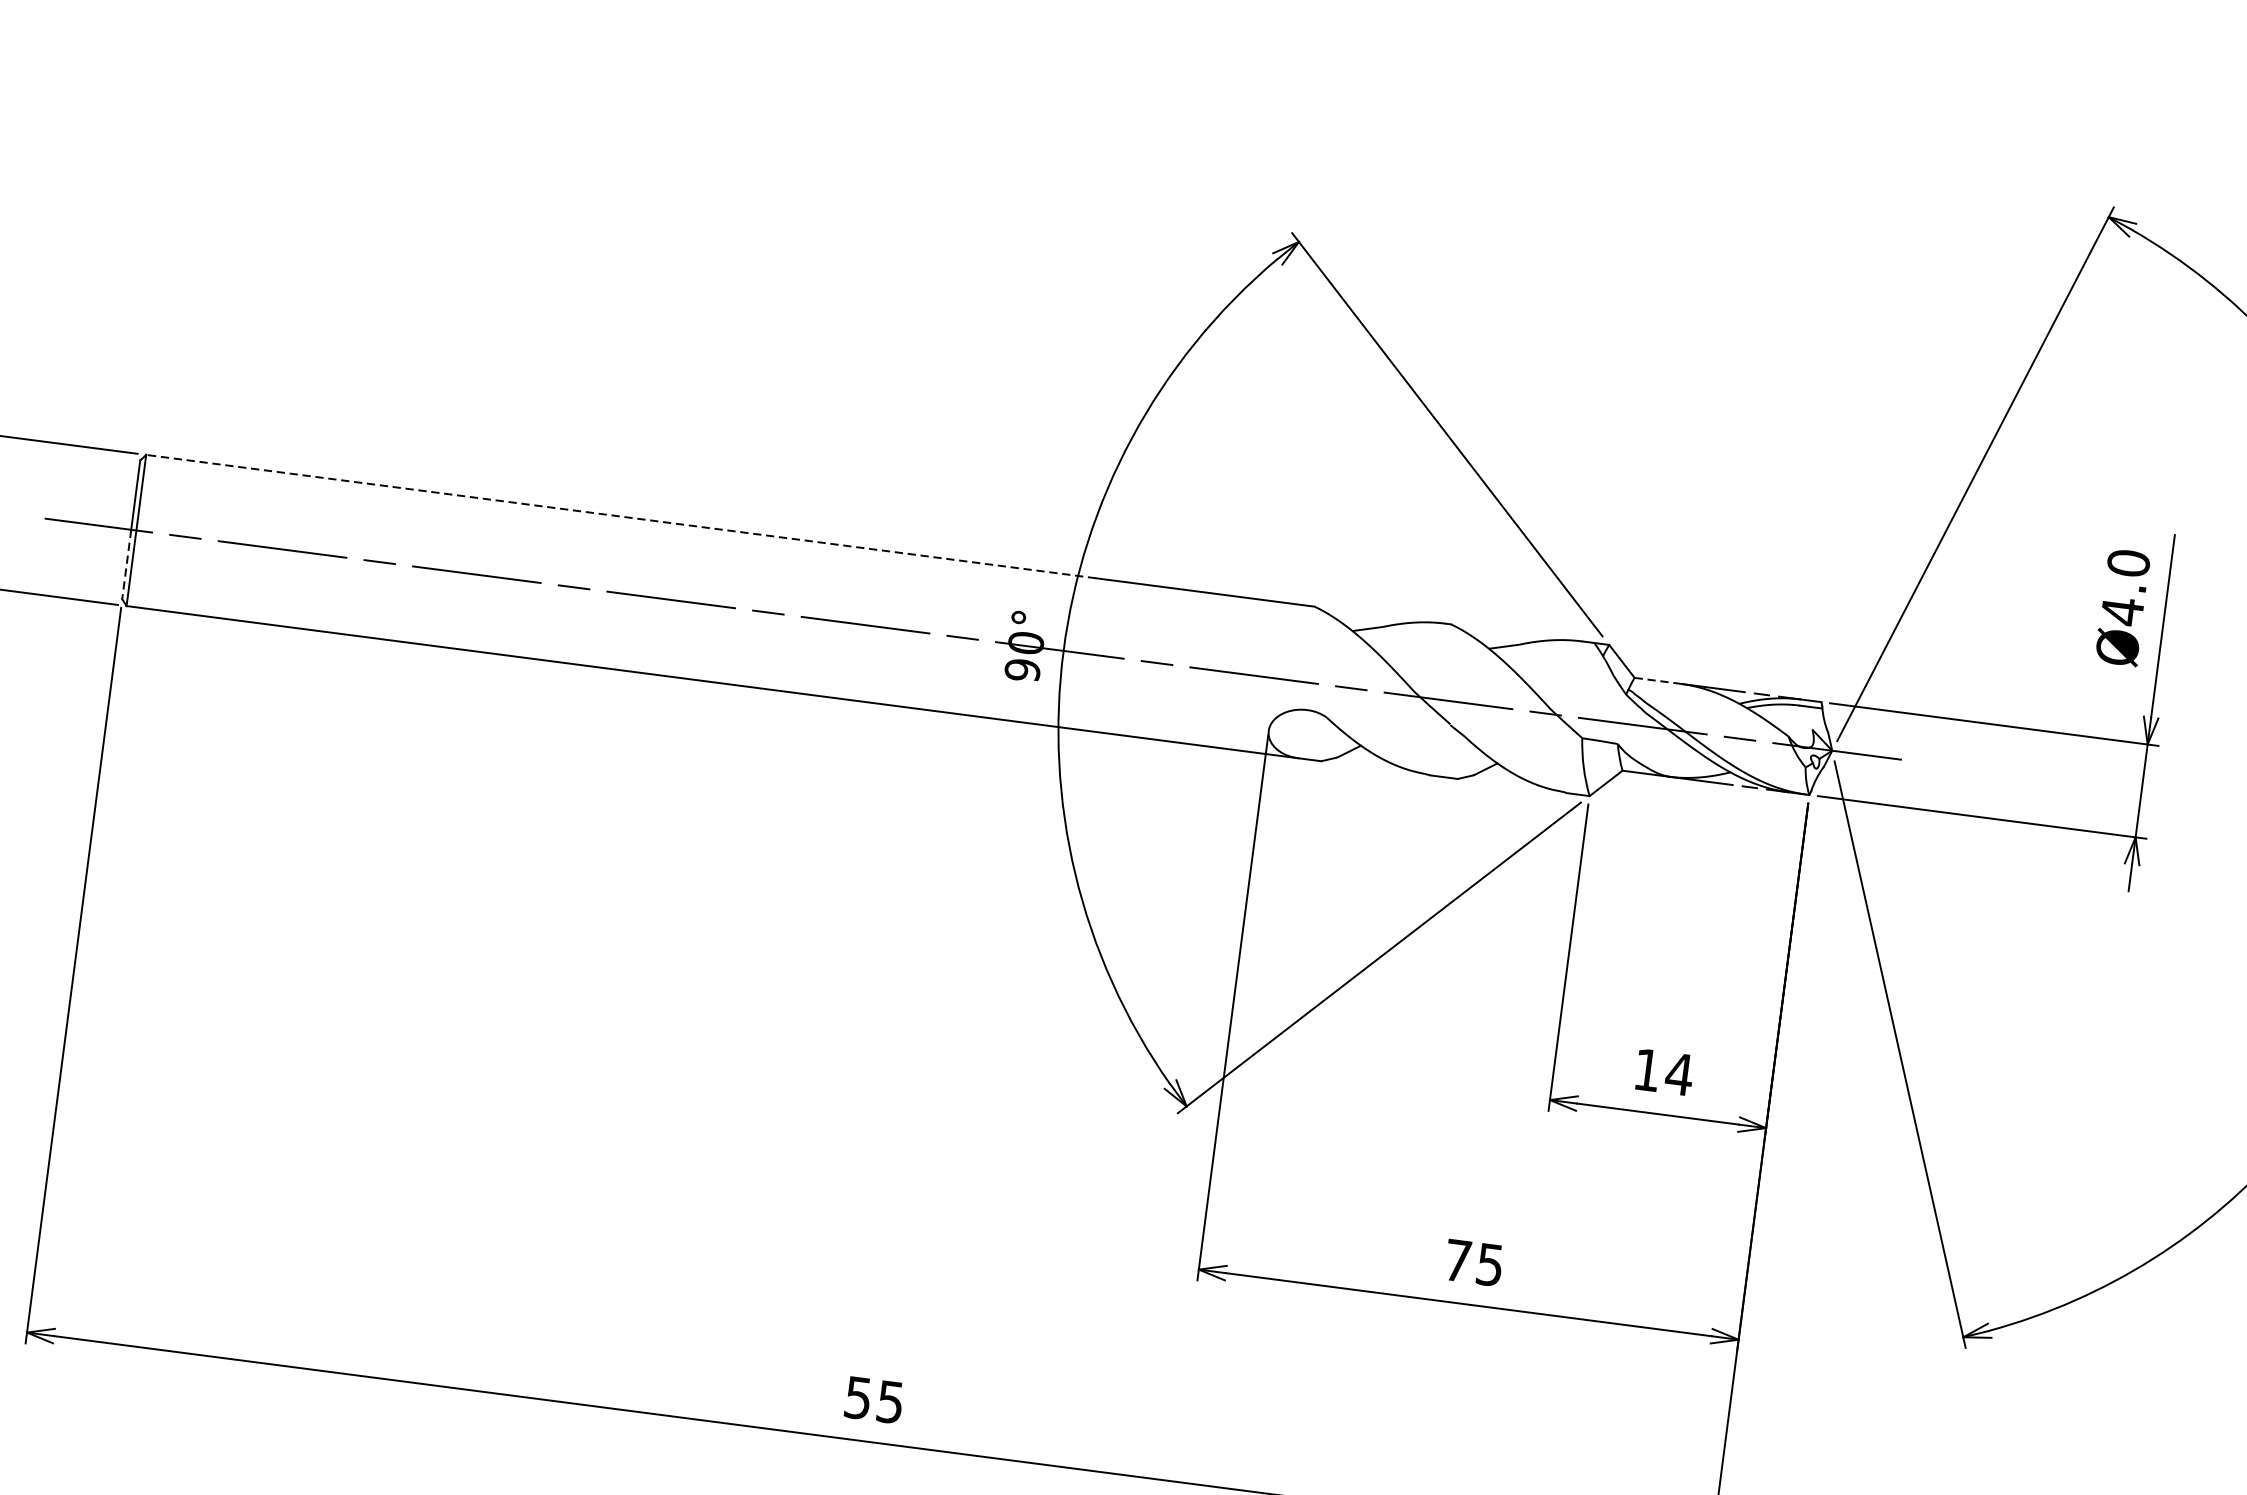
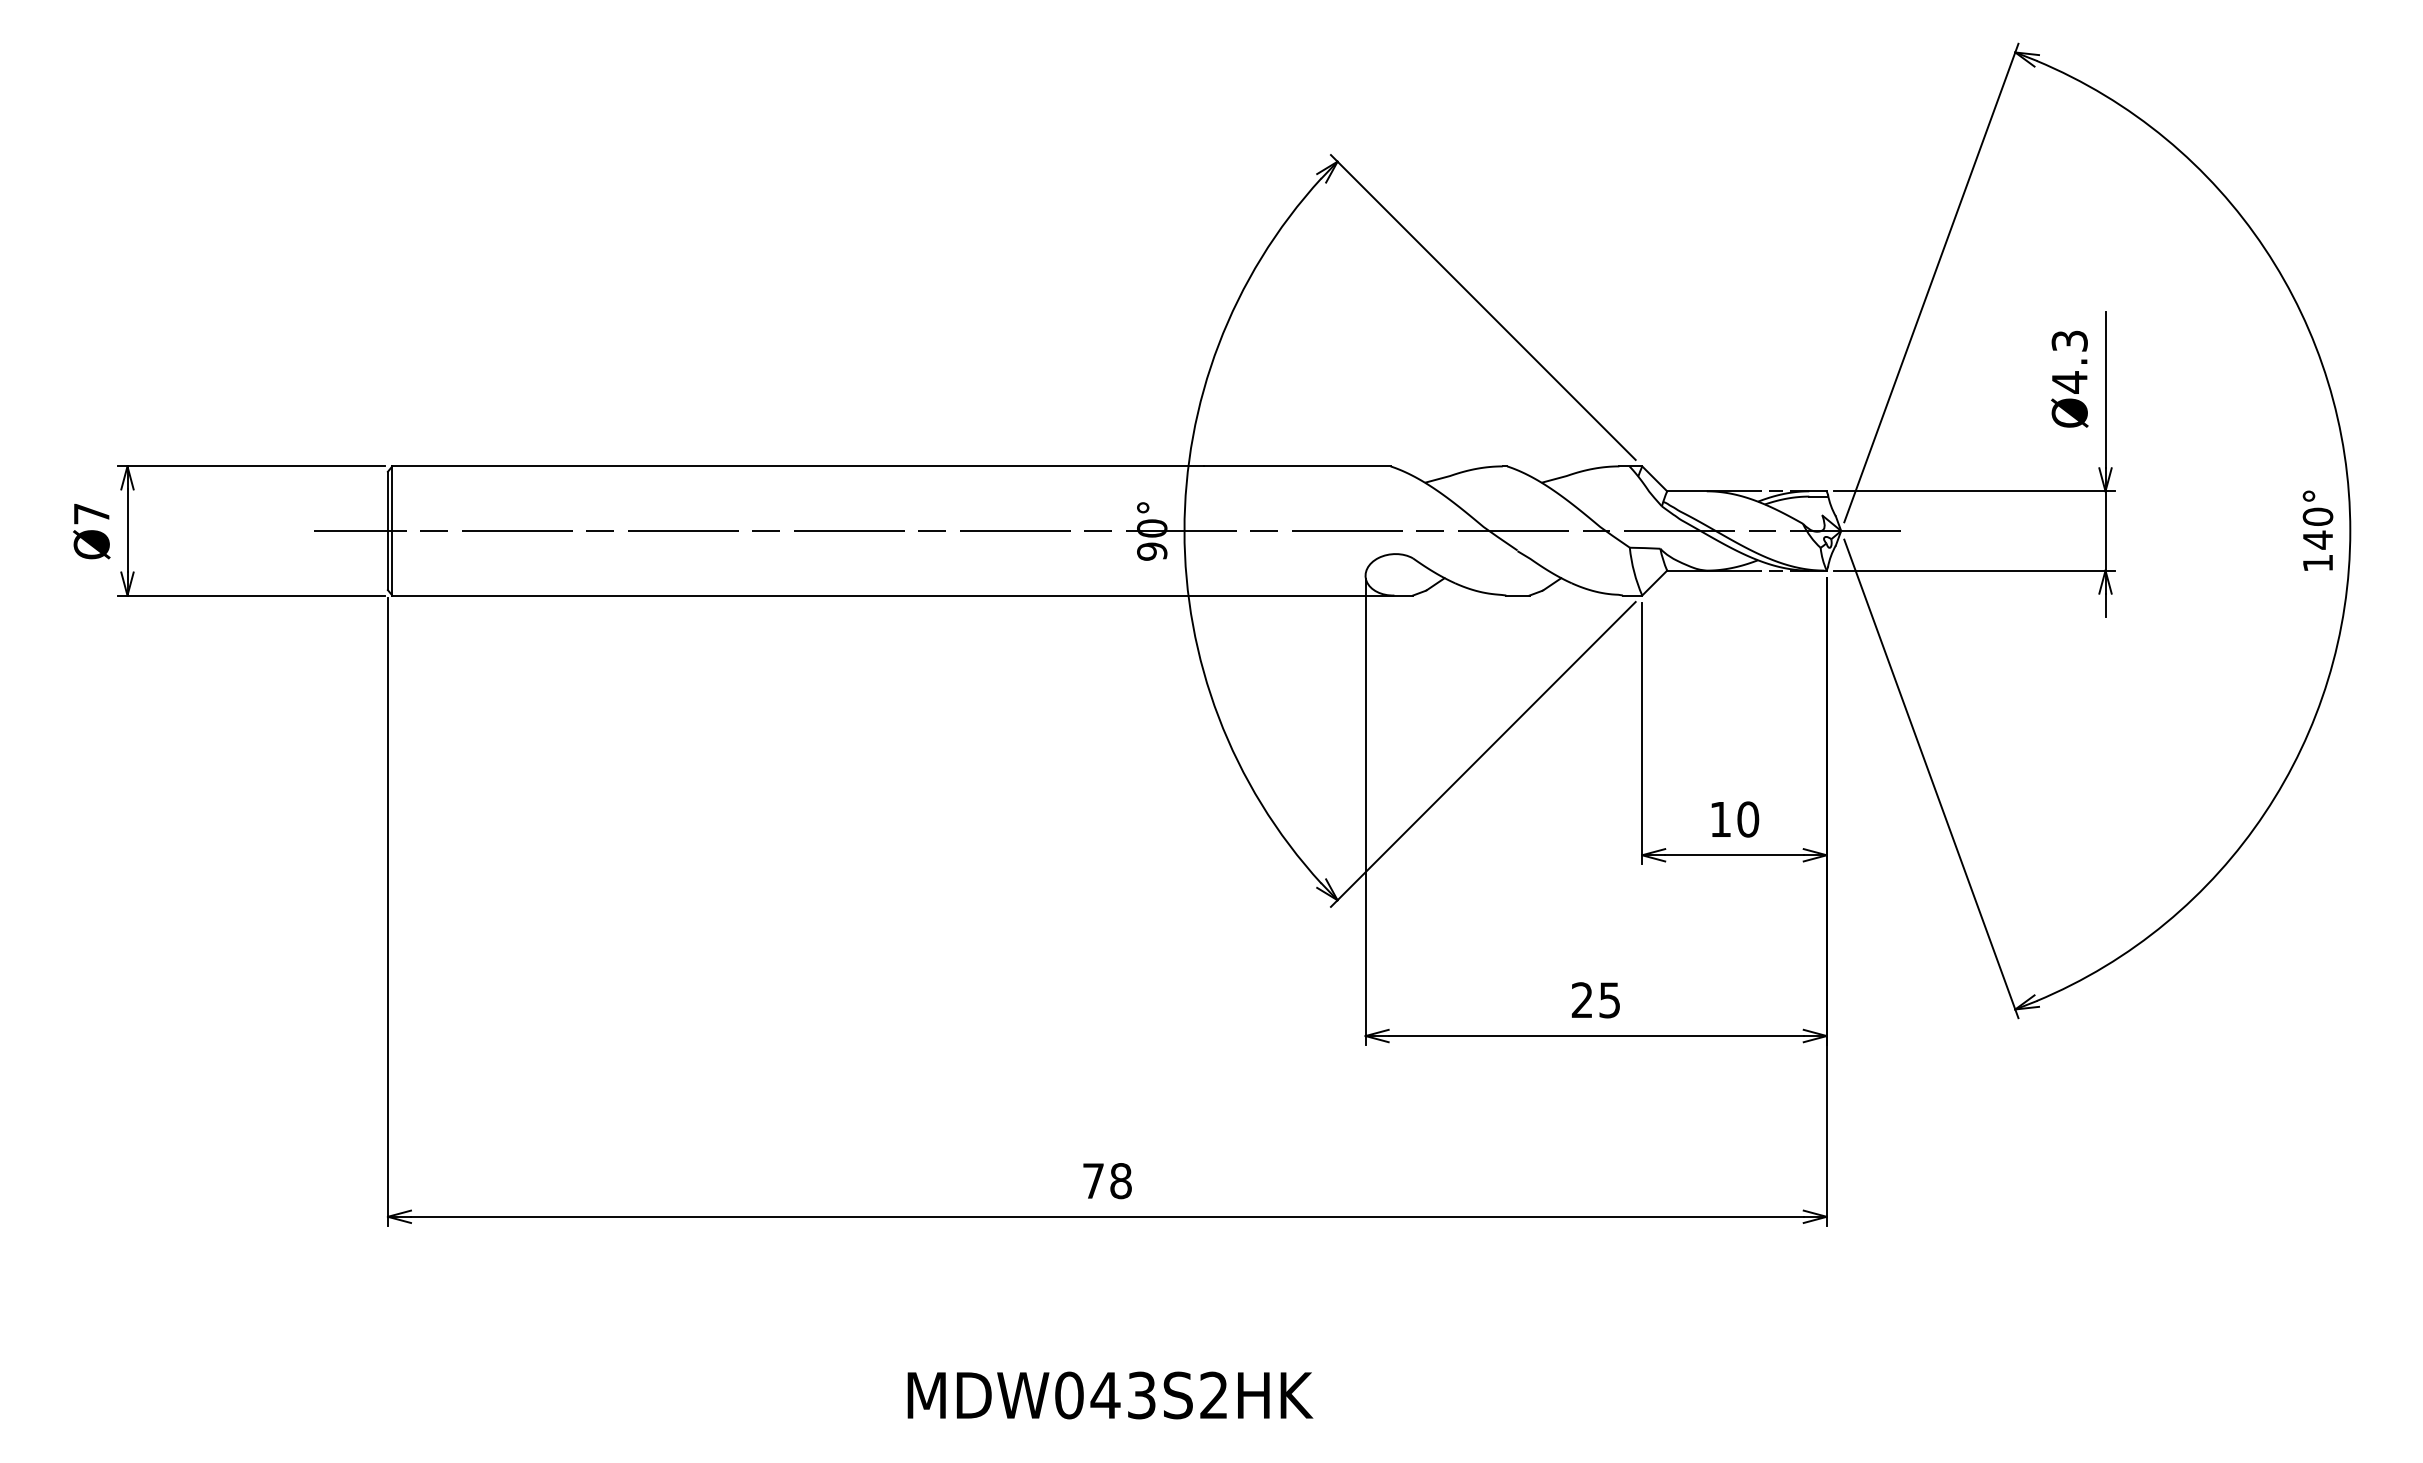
line: (621, 516) -> (798, 466), dashed -> solid
text: (2128, 562) -> (2069, 340), Ø4.0 -> Ø4.3
line: (126, 564) -> (387, 560), dashed -> solid
line: (1657, 681) -> (1686, 491), dashed -> solid
text: (1678, 1074) -> (1747, 819), 14 -> 10
text: (1457, 1259) -> (1581, 999), 75 -> 25
text: (874, 1400) -> (1107, 1181), 55 -> 78

